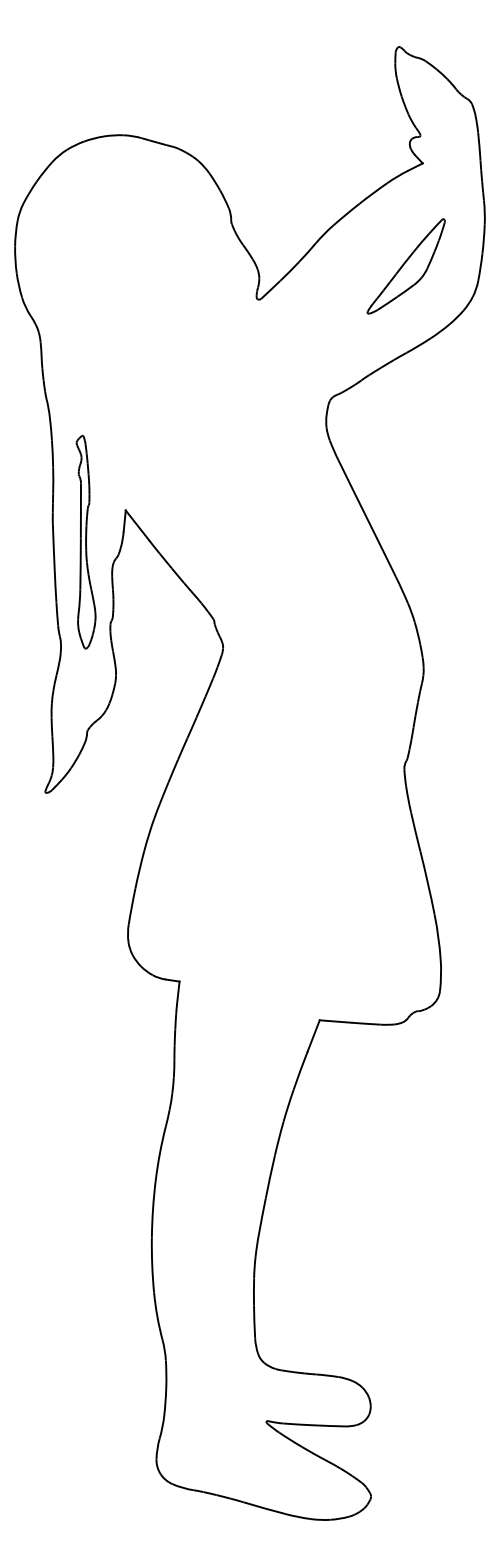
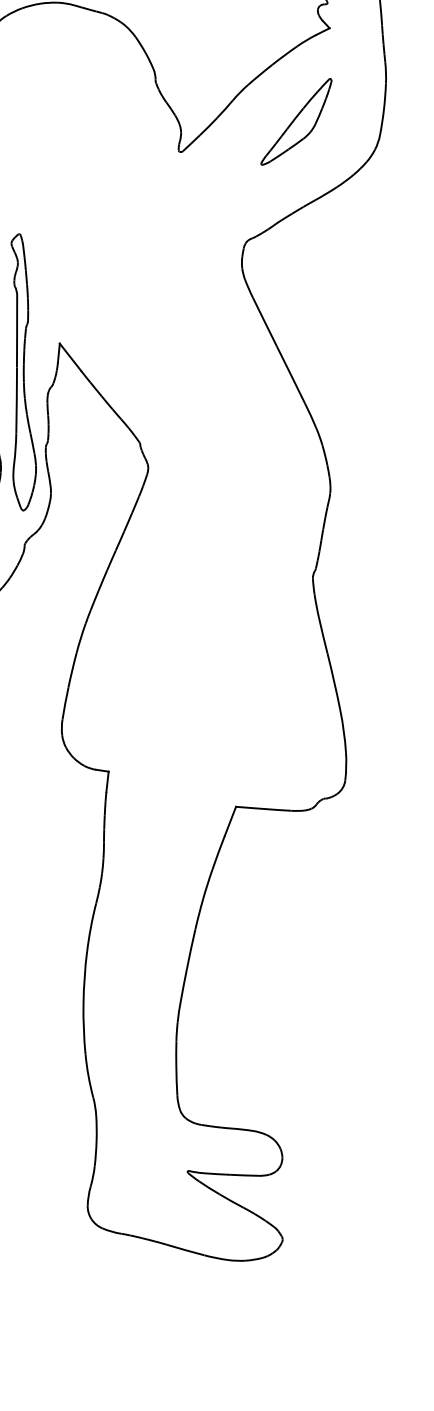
part: (405, 266) -> (295, 121), moved
part: (85, 542) -> (23, 372), size x1.43

